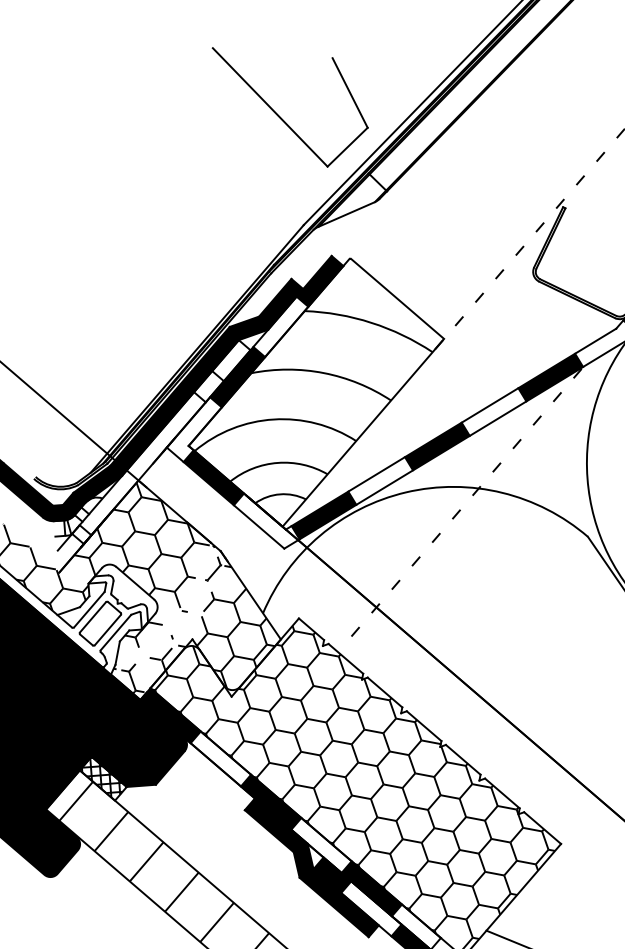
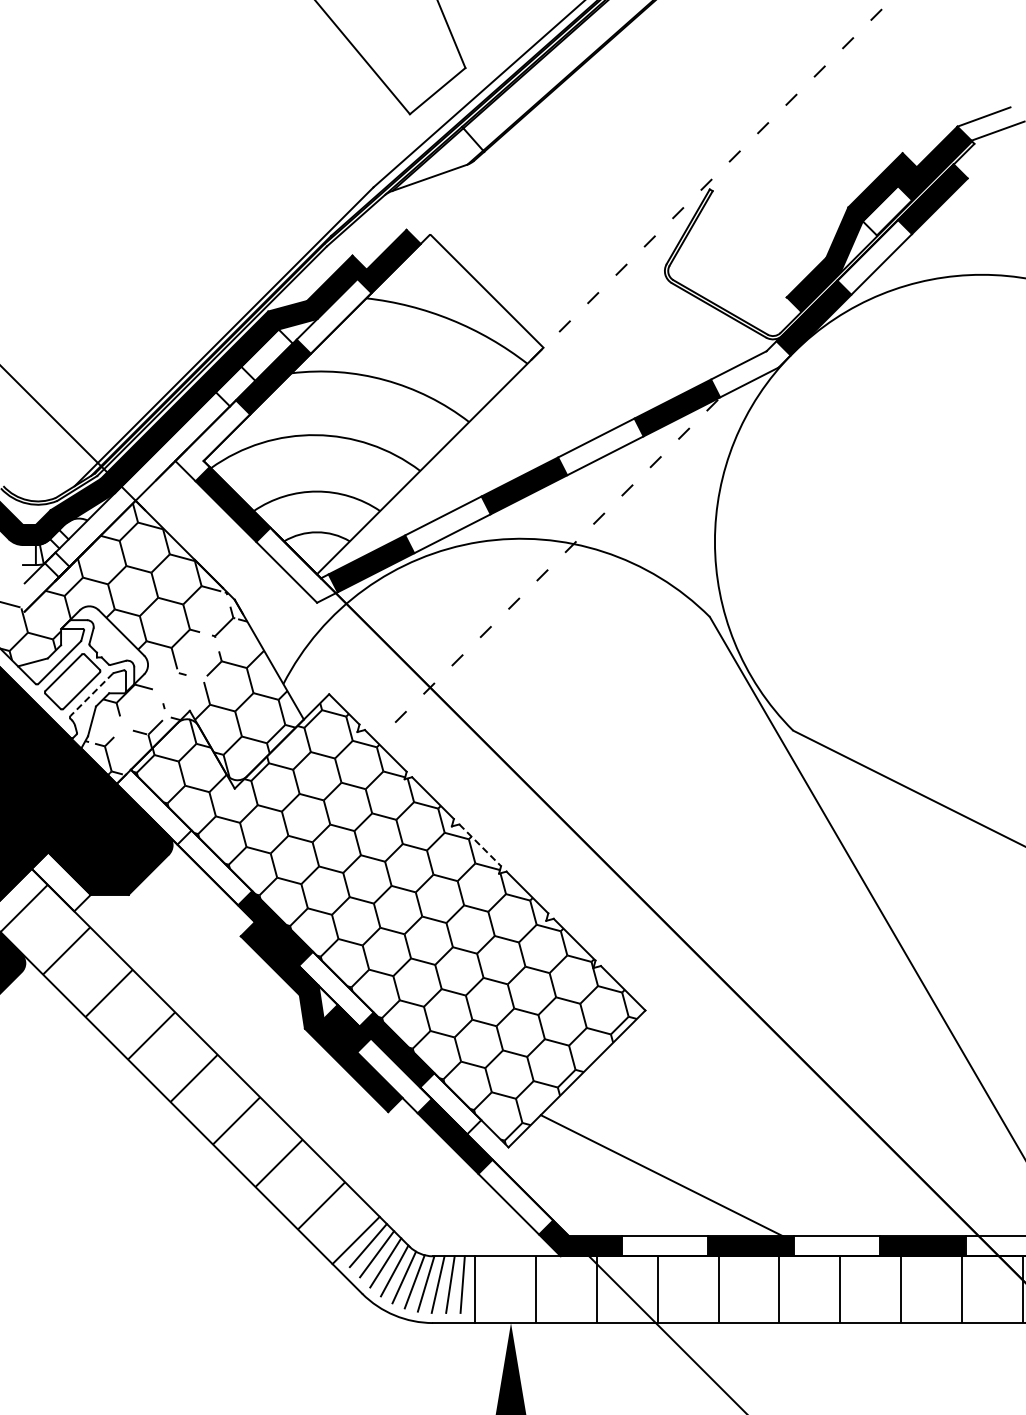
line: (115, 632) -> (91, 694), solid -> dashed
fill: (170, 715) -> (153, 806), removed
line: (424, 726) -> (480, 845), solid -> dashed
hatch: (101, 777) -> (59, 880), removed

